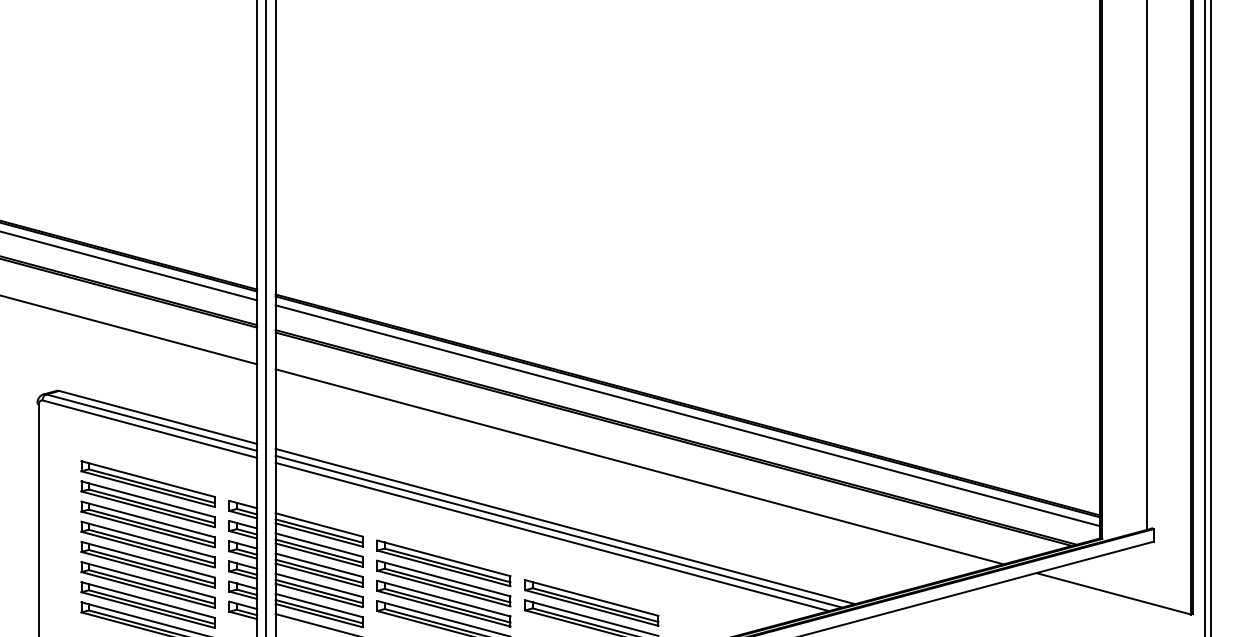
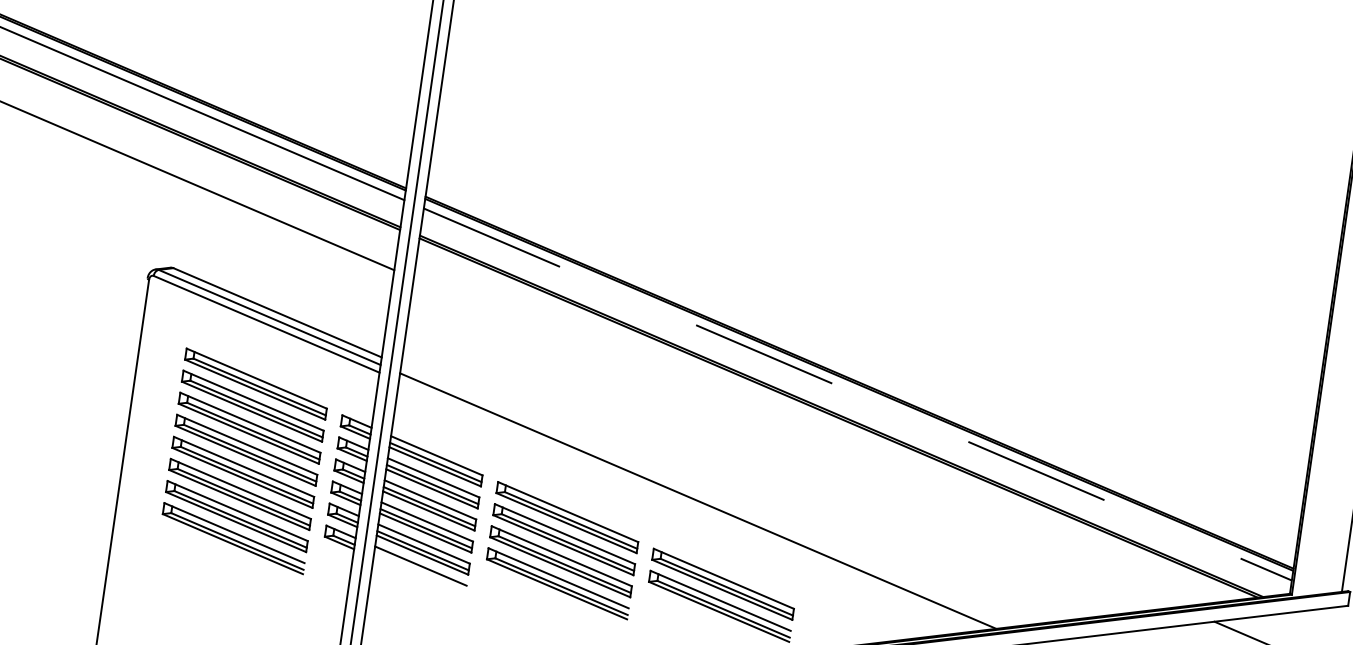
line: (688, 415) -> (858, 394), solid -> dashed
line: (639, 466) -> (796, 442), removed
line: (565, 526) -> (706, 496), removed
line: (552, 536) -> (690, 505), removed

